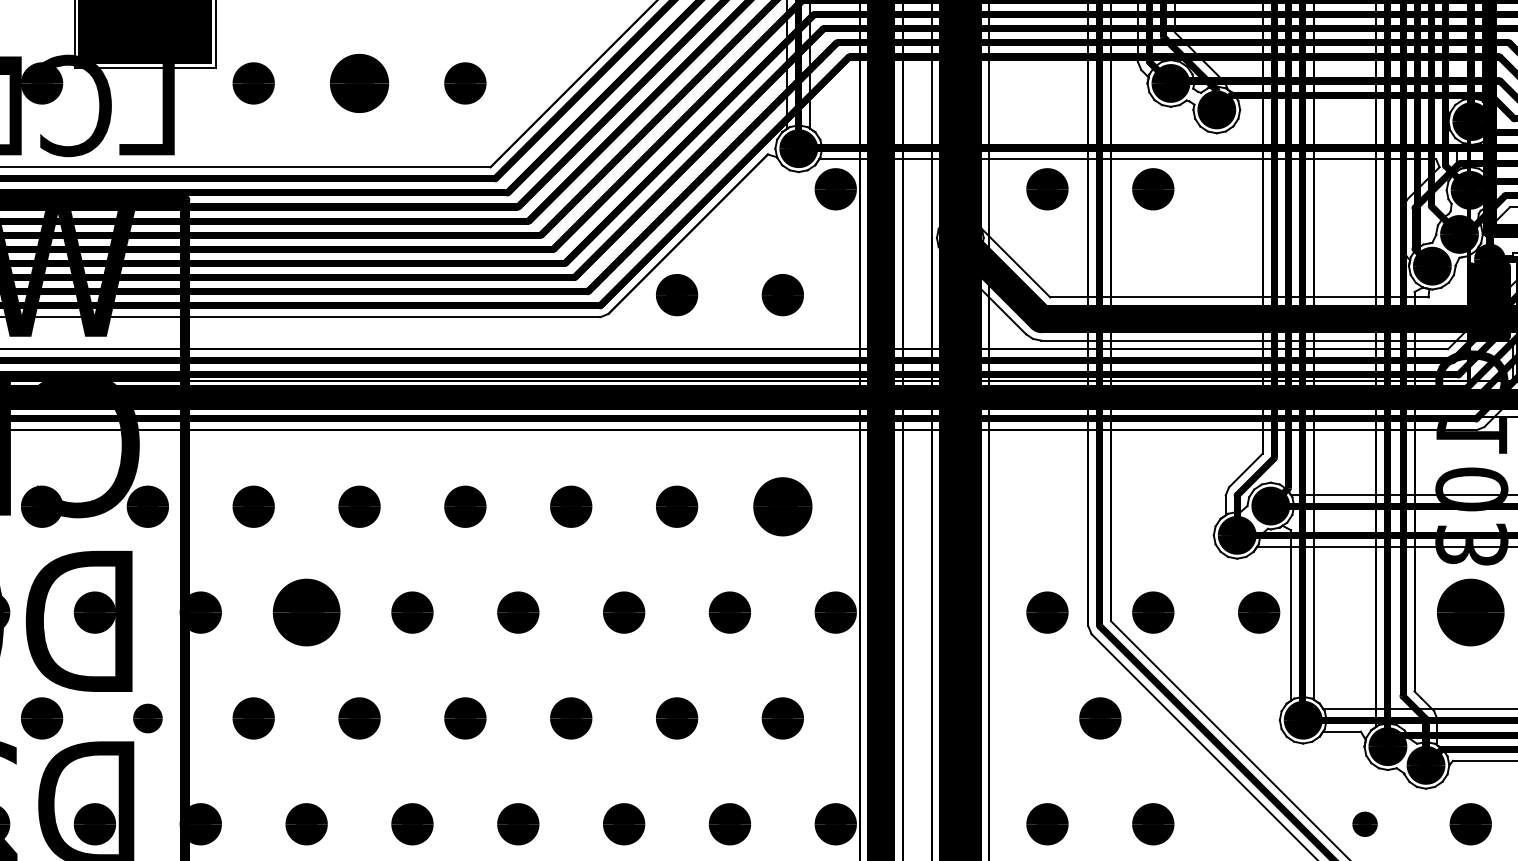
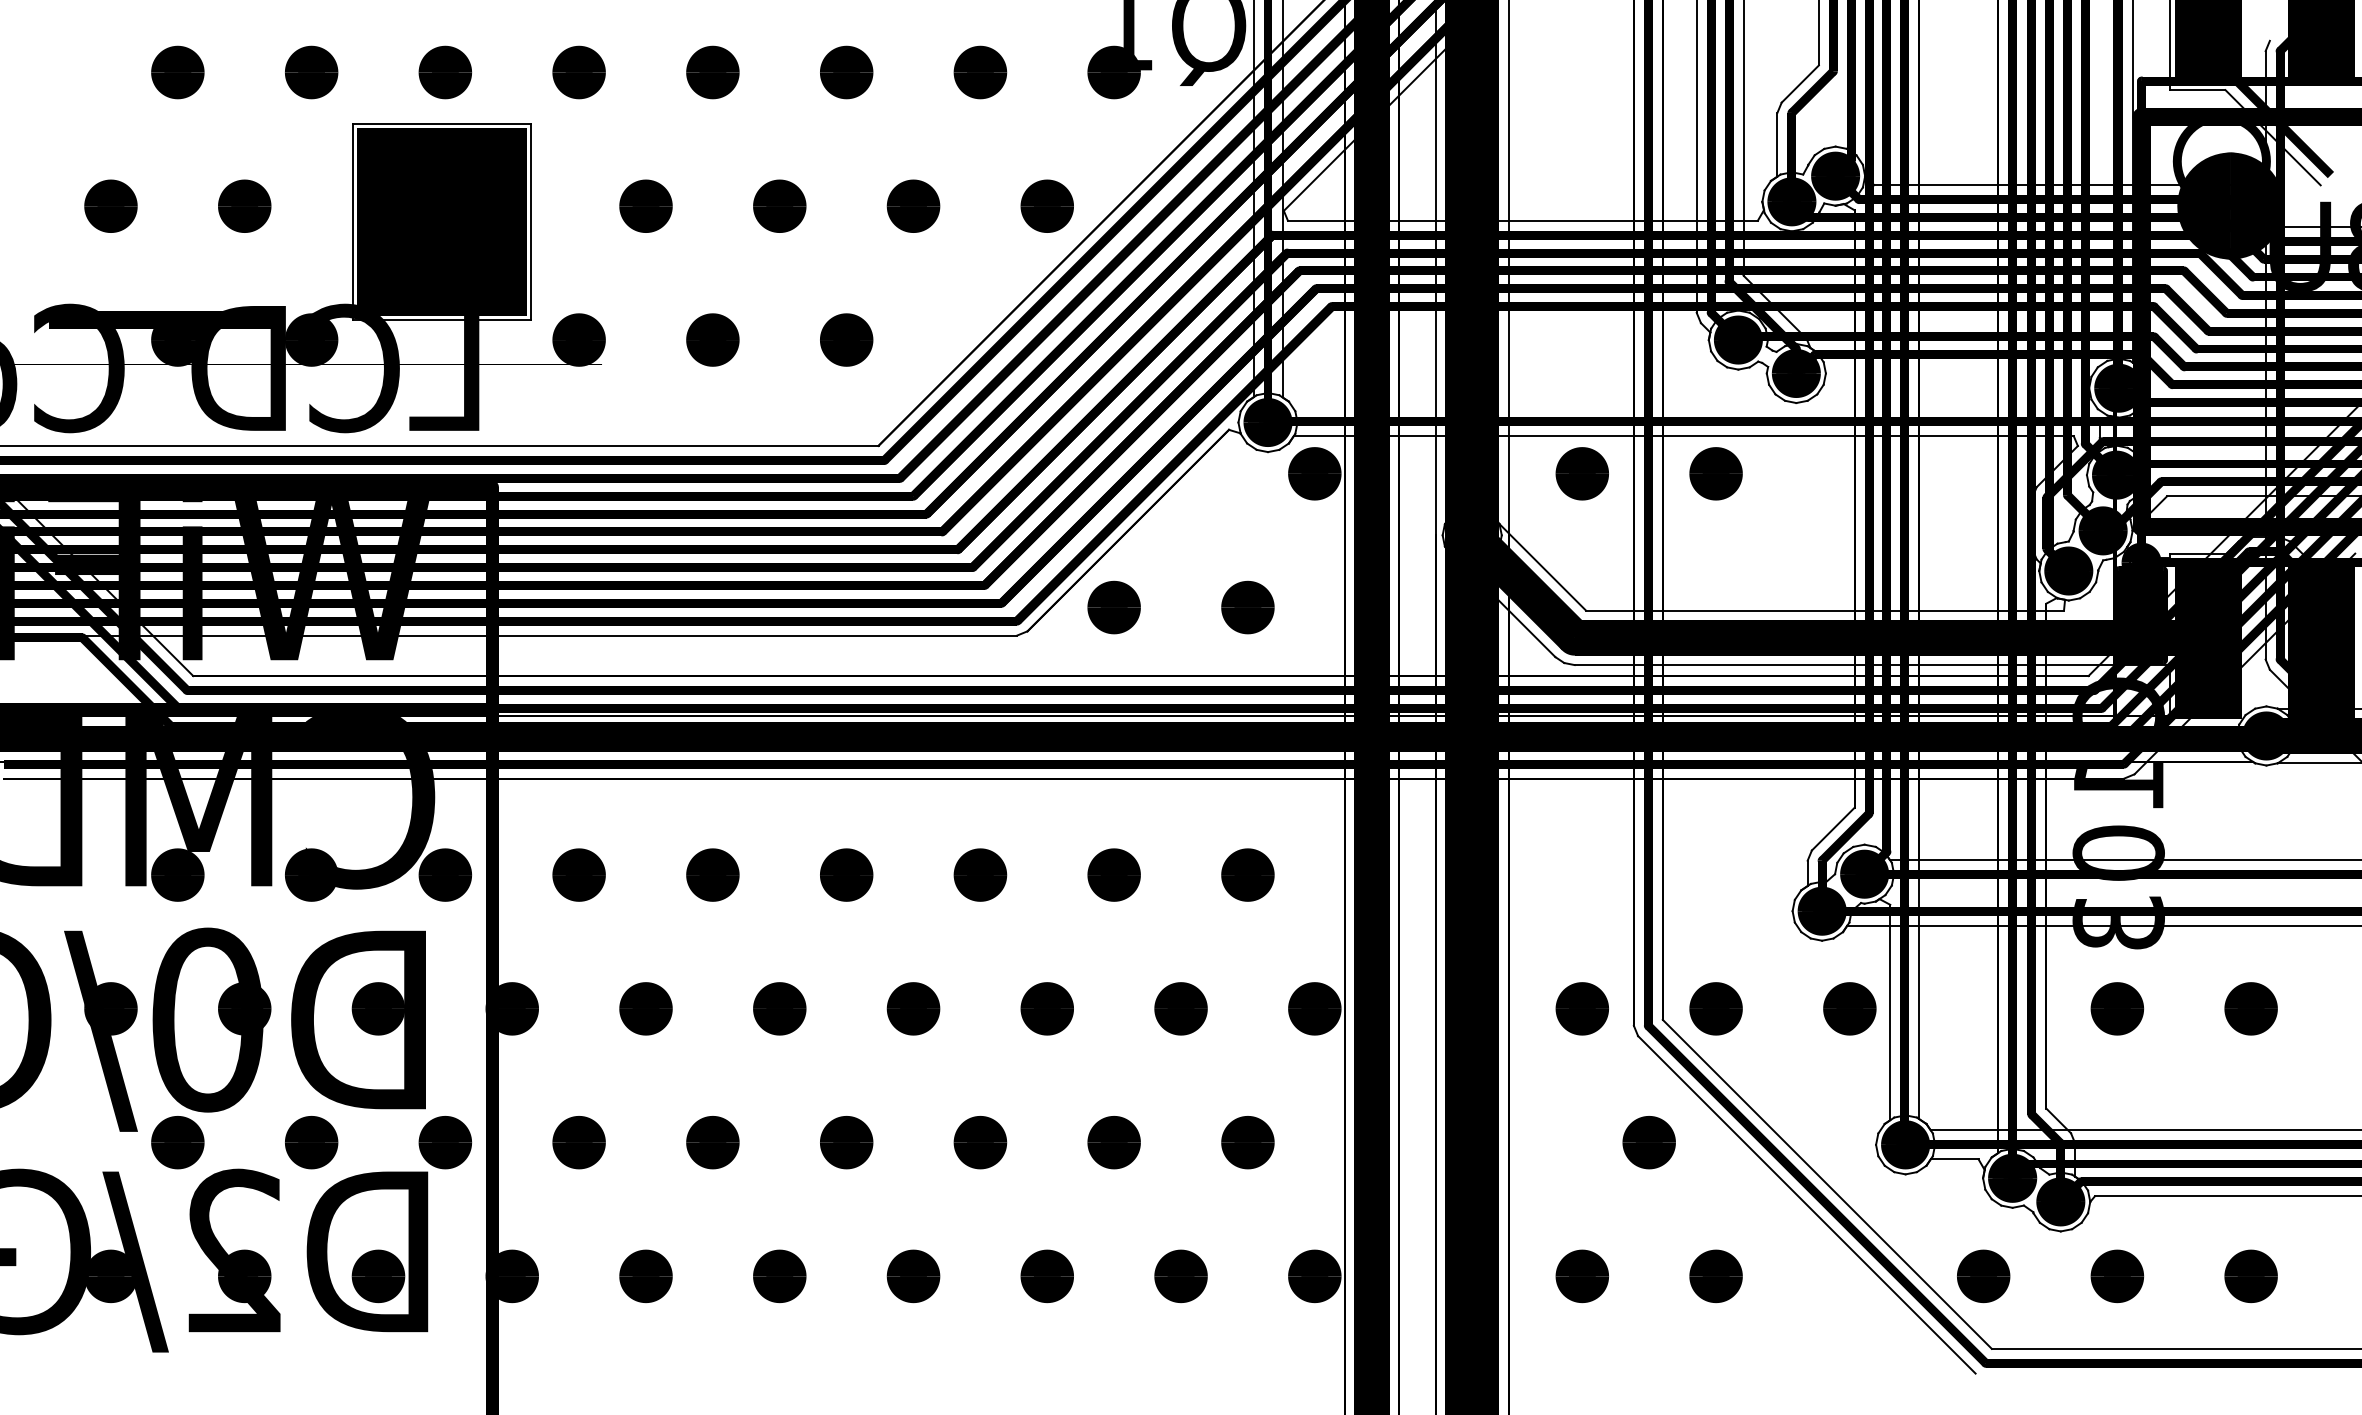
part: (359, 83) -> (712, 339), size x0.71
part: (782, 506) -> (1247, 874), size x0.71
part: (306, 612) -> (645, 1008), size x0.62
part: (1470, 612) -> (2117, 1008), size x0.62
part: (147, 718) -> (445, 1142), size x1.43
part: (1364, 824) -> (1983, 1276), size x1.67

